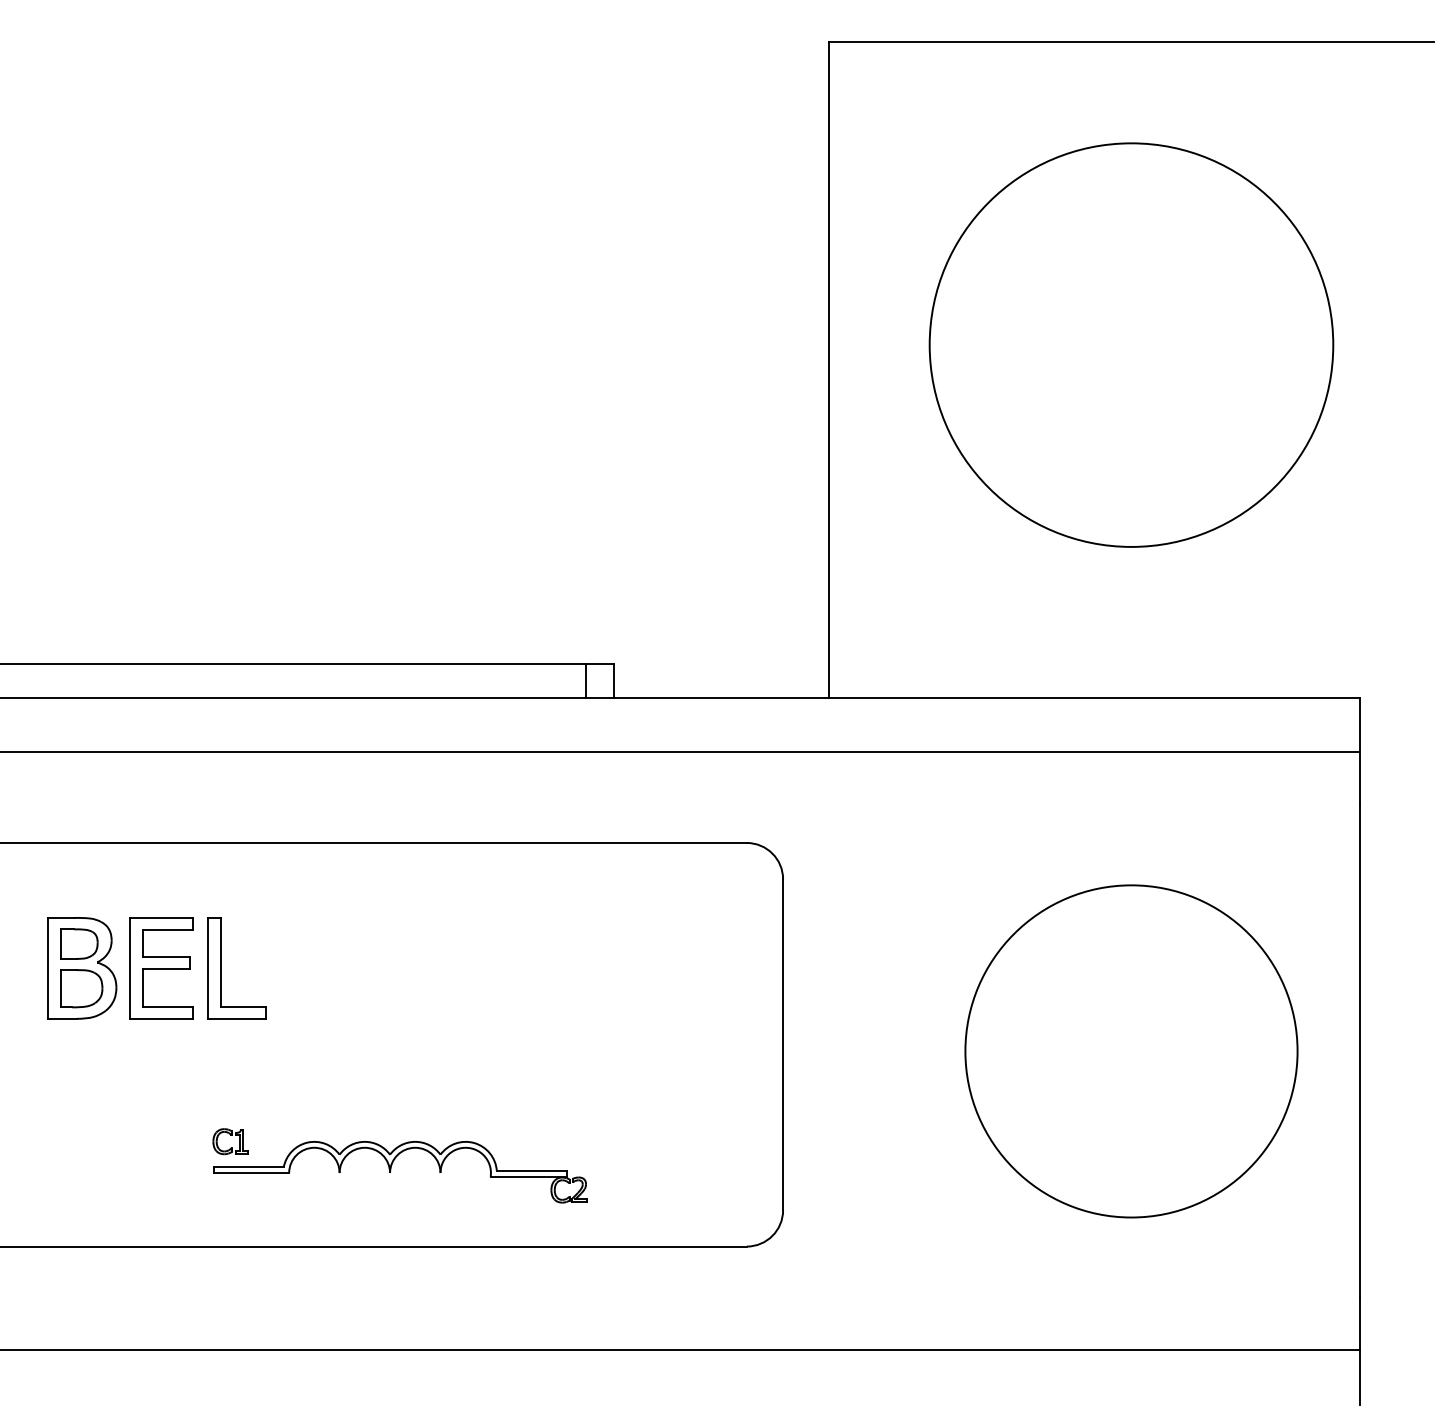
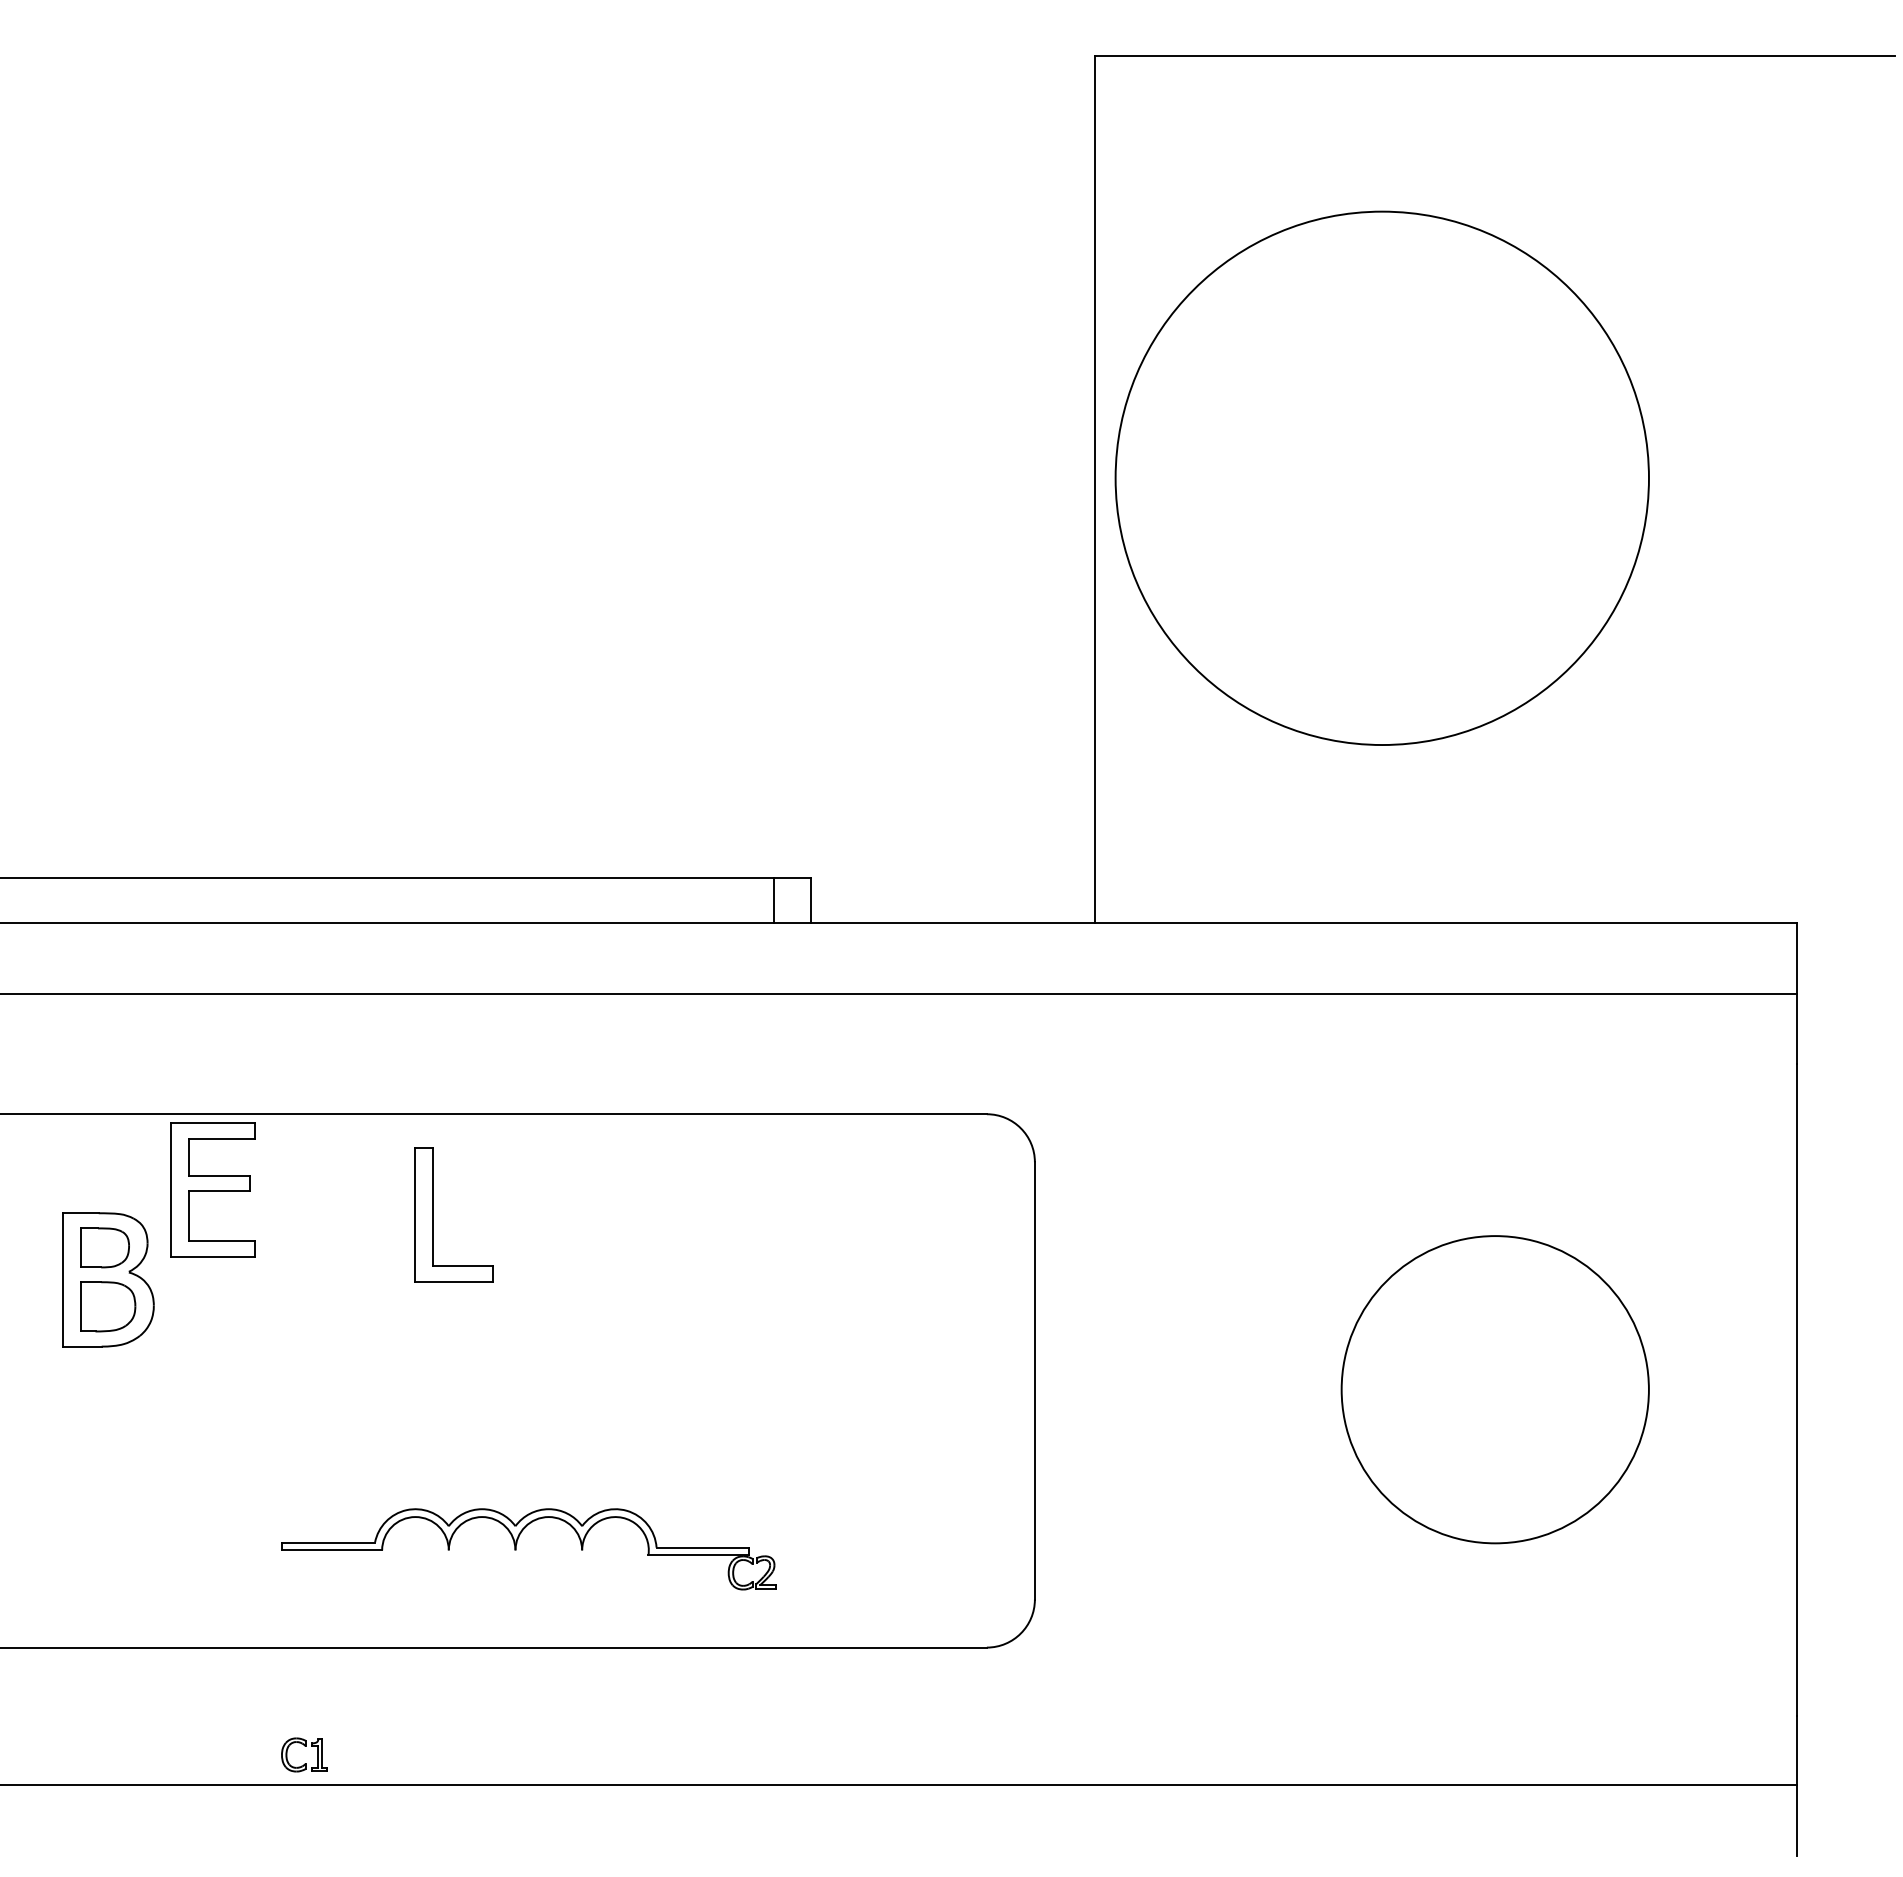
circle: (1130, 344) -> (1381, 477), moved
part: (160, 968) -> (212, 1189), moved
part: (221, 968) -> (433, 1214), moved
circle: (1130, 1051) -> (1494, 1389), size x0.7
part: (230, 1135) -> (304, 1746), moved

